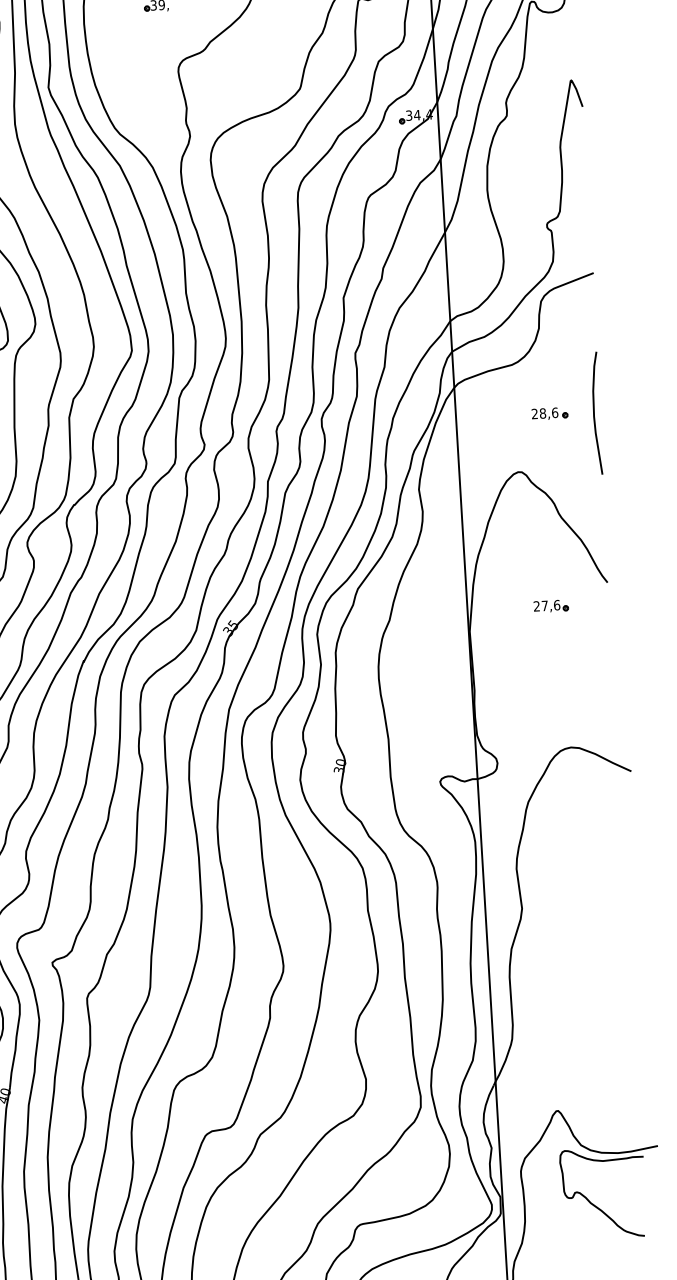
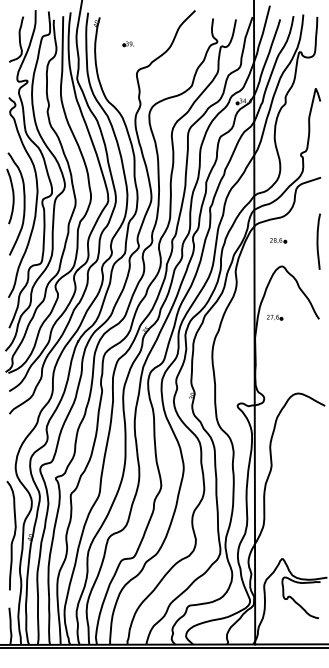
part: (550, 413) -> (278, 240), moved
part: (552, 606) -> (275, 317), moved

